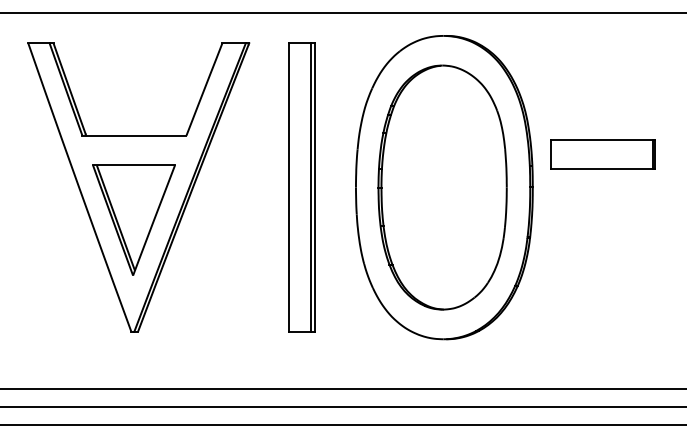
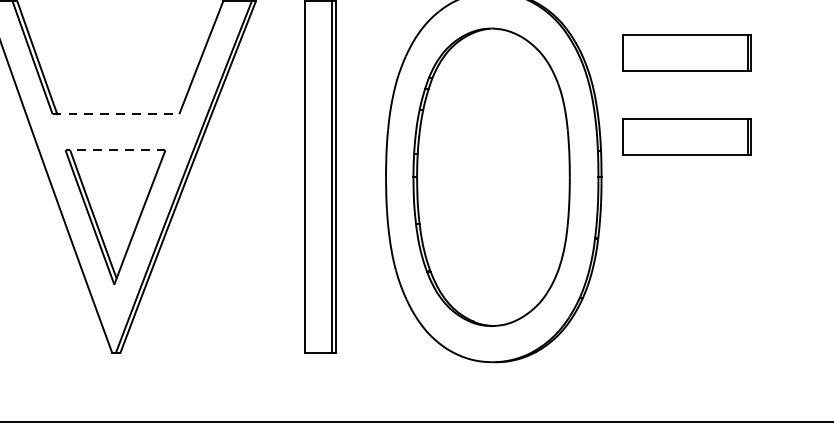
part: (602, 85) -> (686, 52), added
line: (134, 135) -> (116, 113), solid -> dashed
line: (134, 165) -> (116, 150), solid -> dashed

